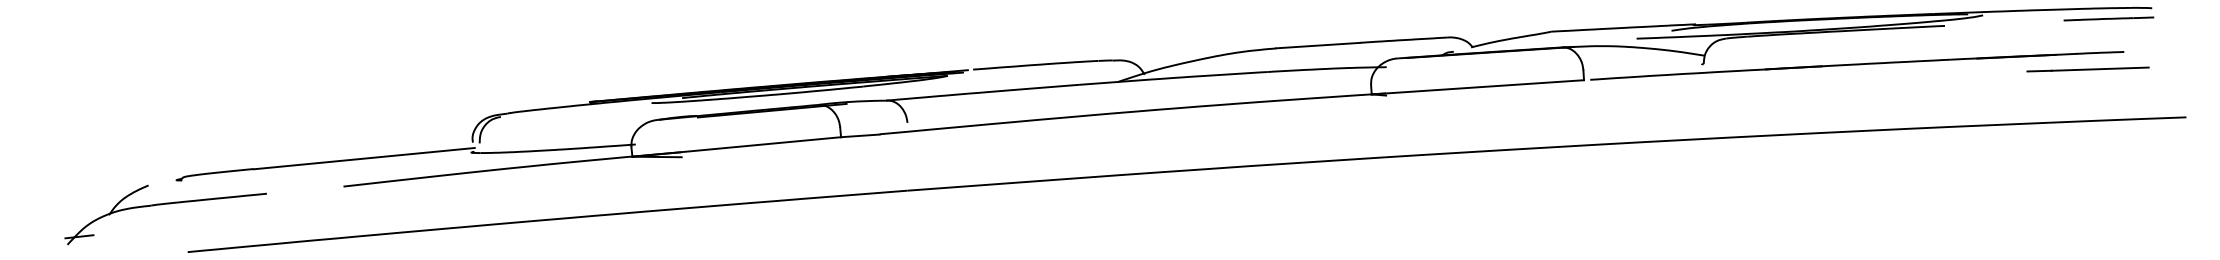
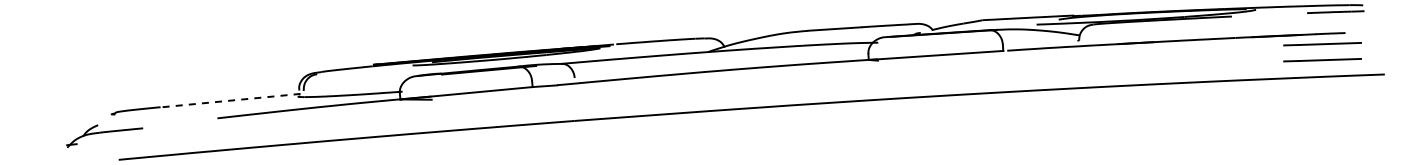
line: (2087, 95) -> (1322, 60), added
line: (364, 158) -> (230, 100), solid -> dashed
part: (165, 215) -> (104, 136), size x0.6

